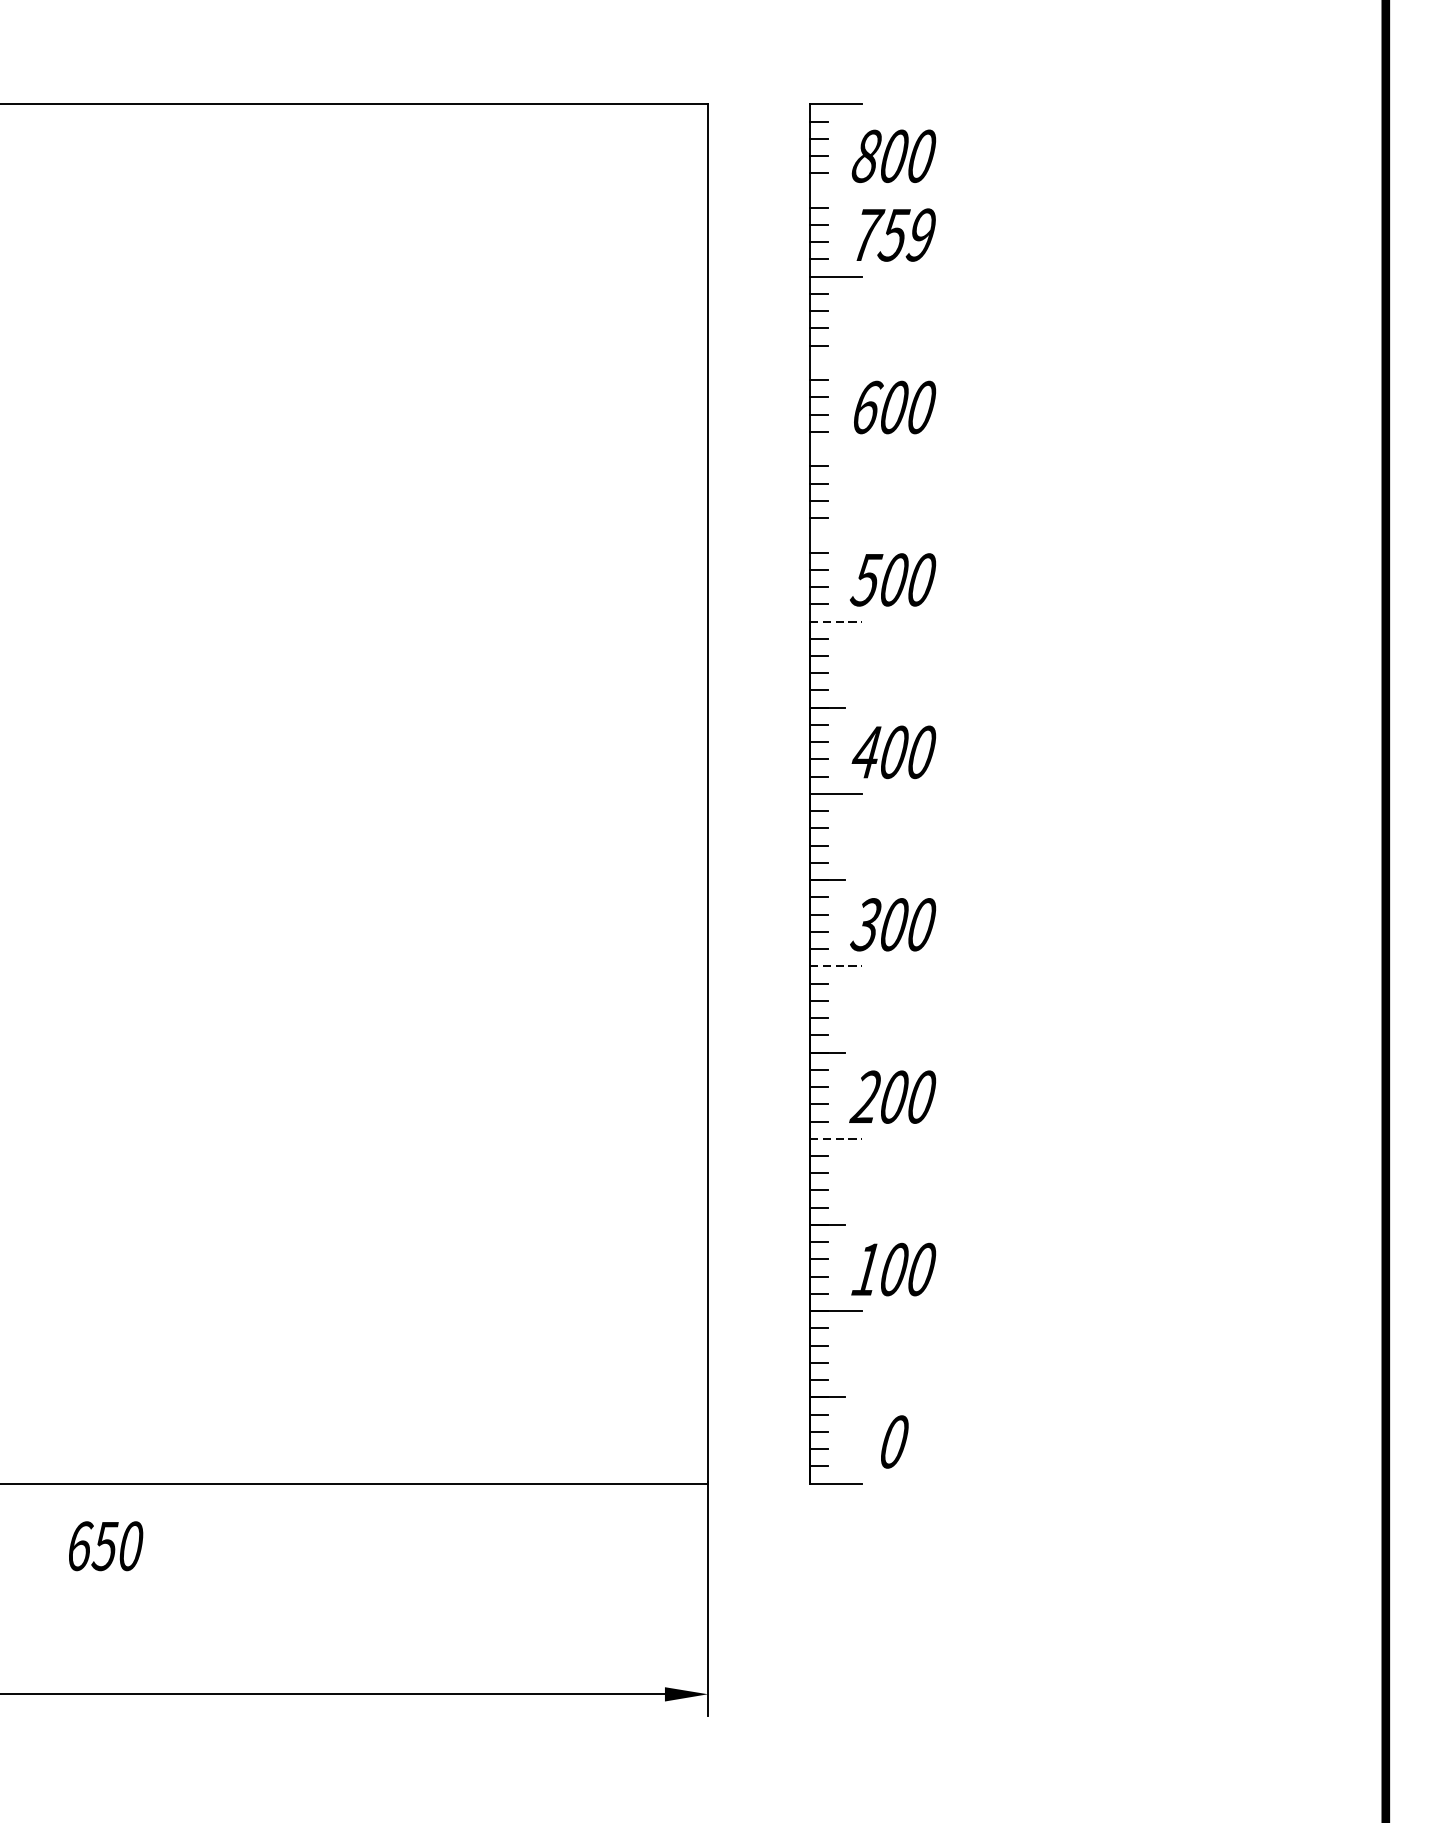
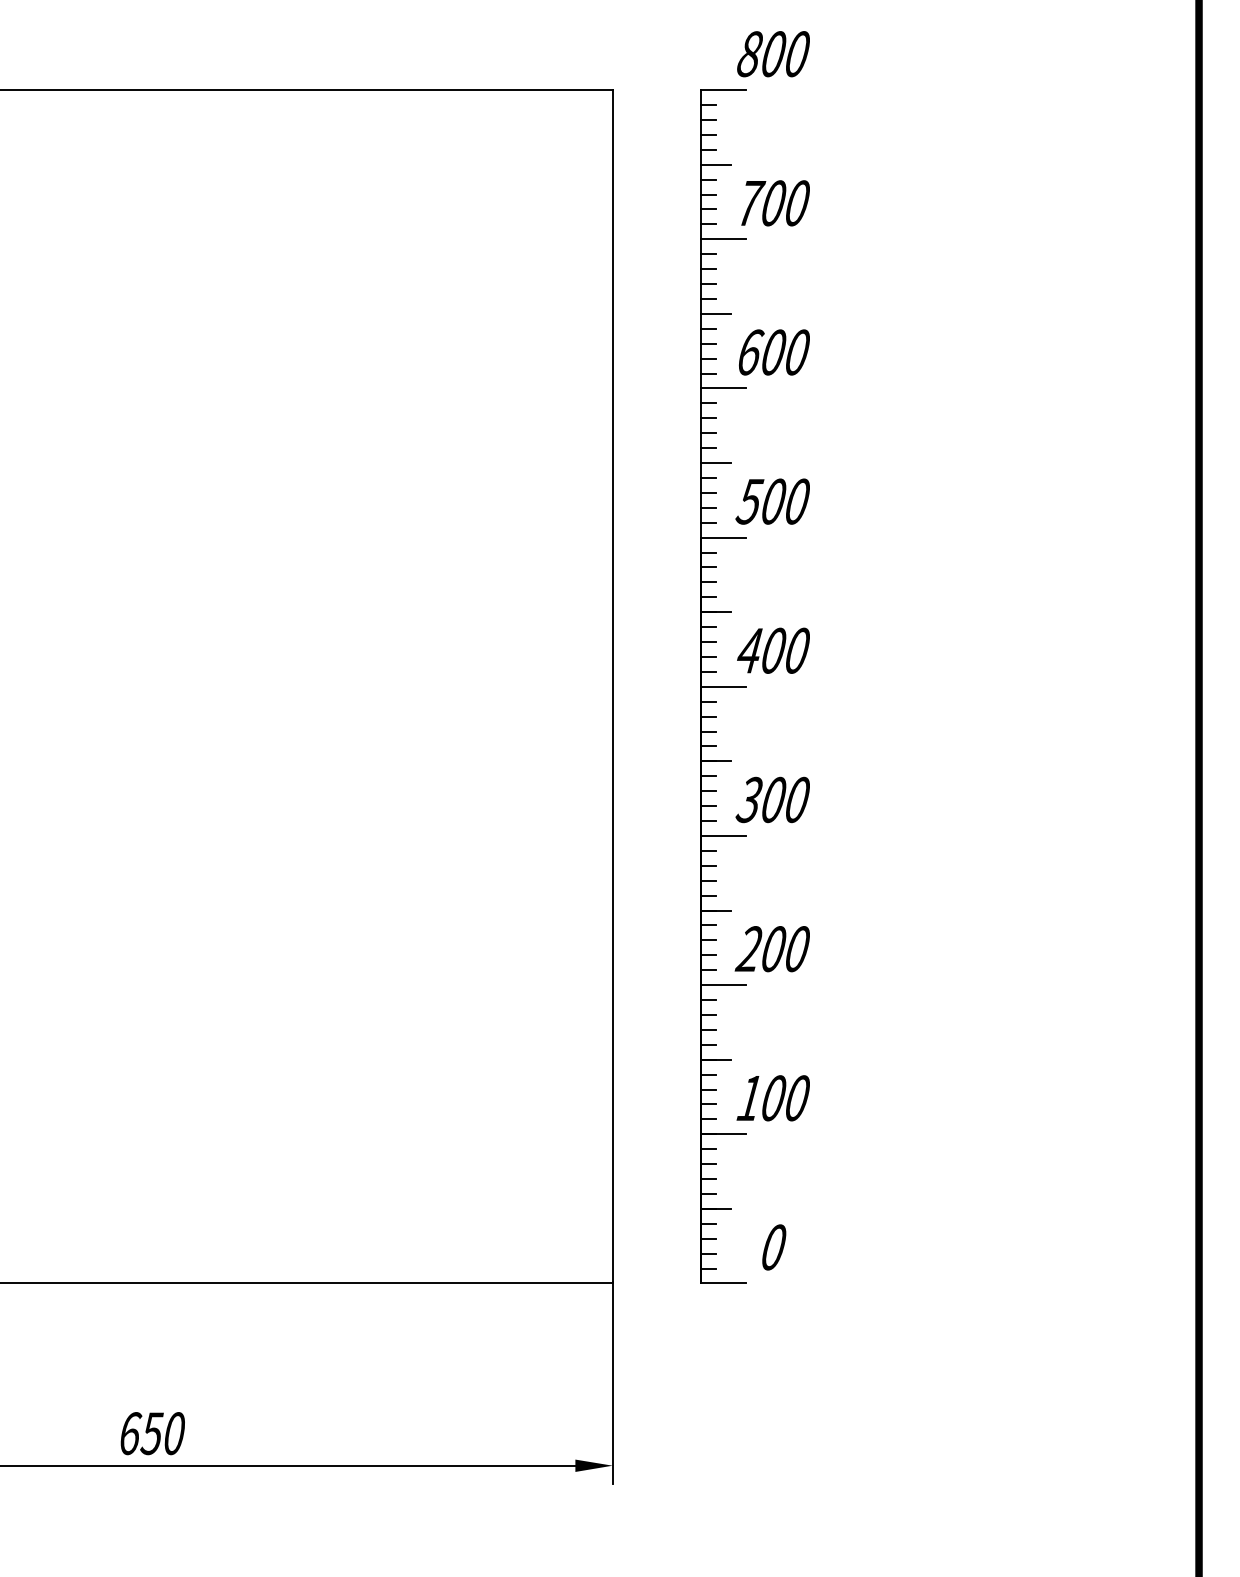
text: (893, 156) -> (773, 54), moved
line: (826, 190) -> (715, 164), added
text: (906, 235) -> (784, 203), 759 -> 700
line: (826, 362) -> (715, 313), added
line: (836, 449) -> (723, 388), added
line: (826, 535) -> (715, 463), added
line: (837, 621) -> (724, 537), dashed -> solid
line: (837, 965) -> (724, 835), dashed -> solid
line: (837, 1139) -> (724, 985), dashed -> solid
text: (105, 1546) -> (152, 1433), moved

